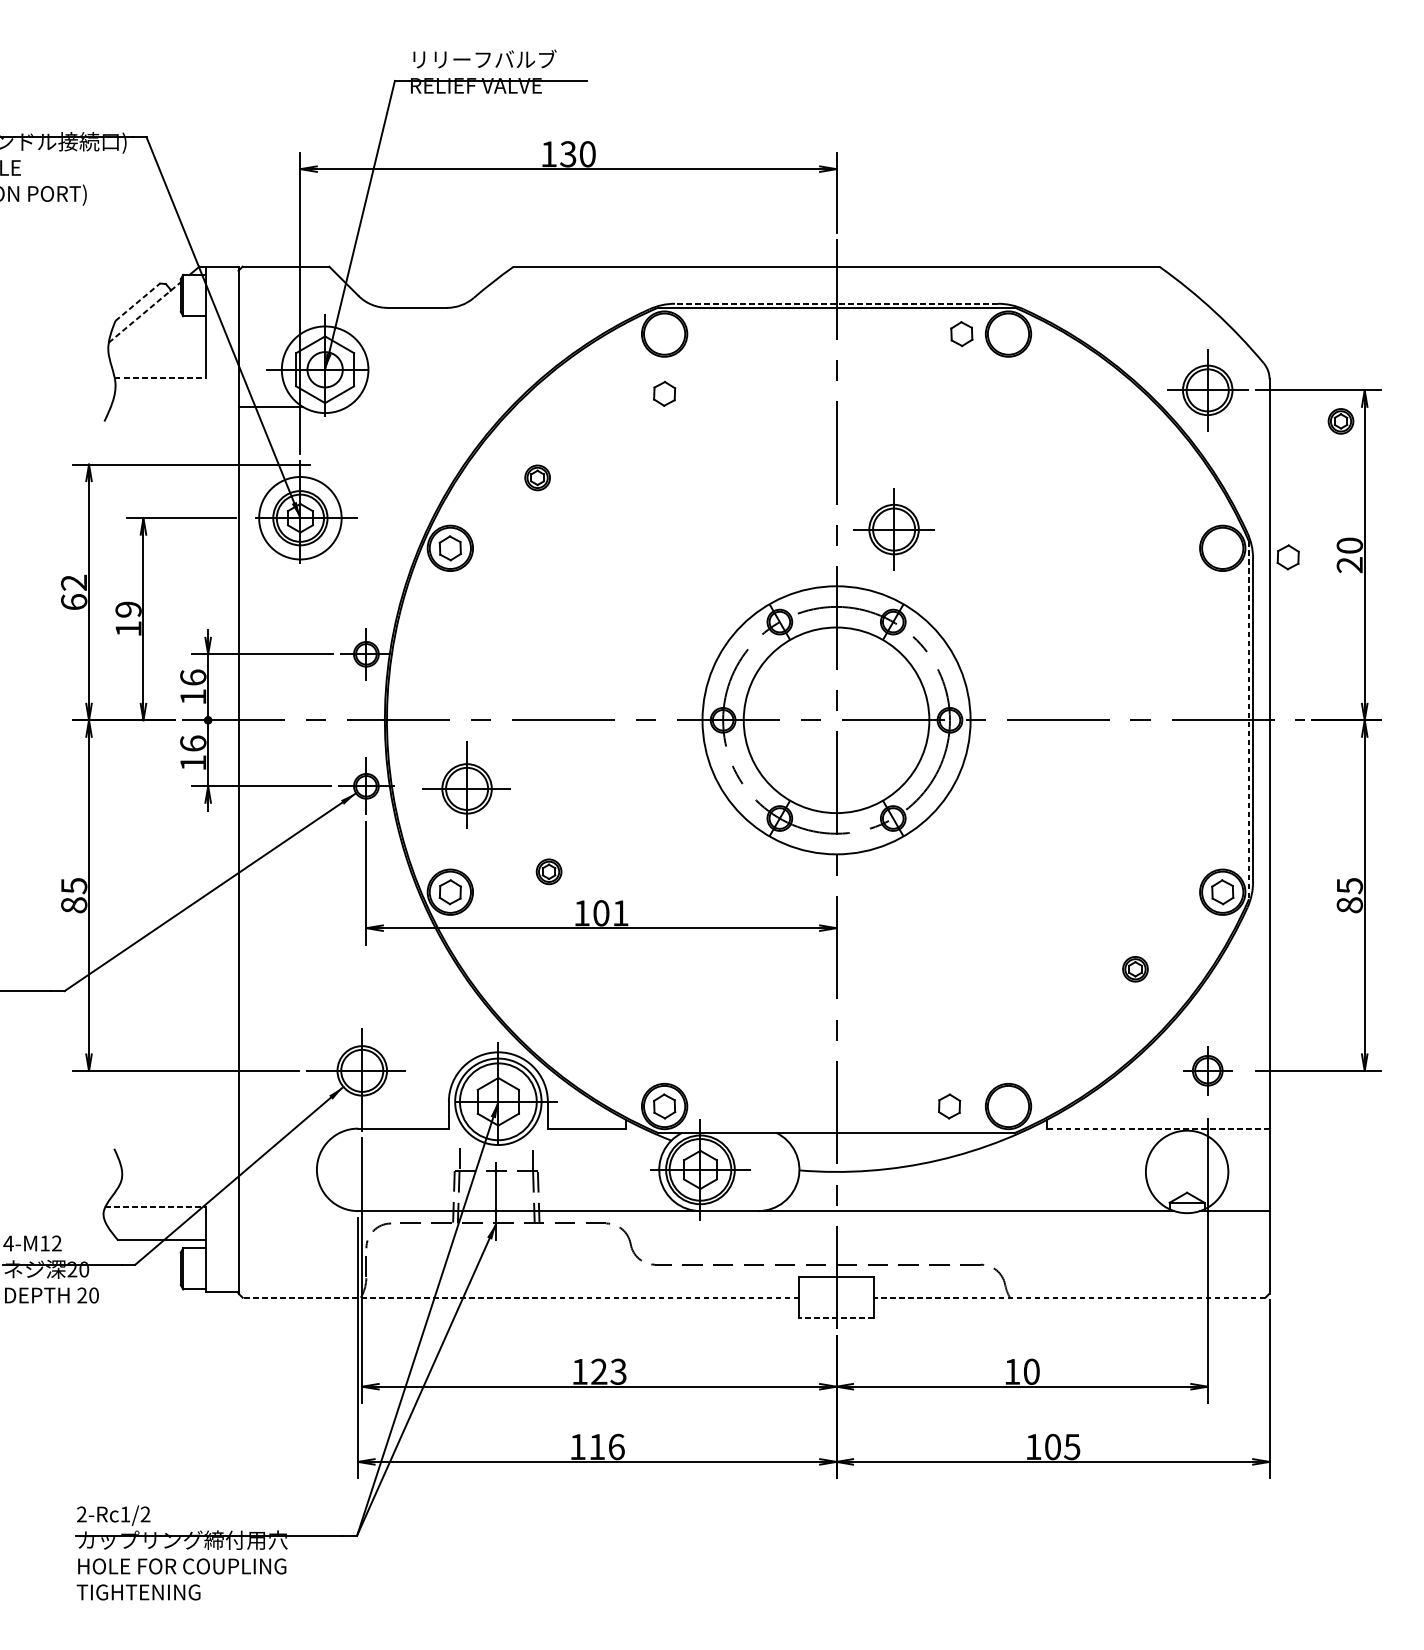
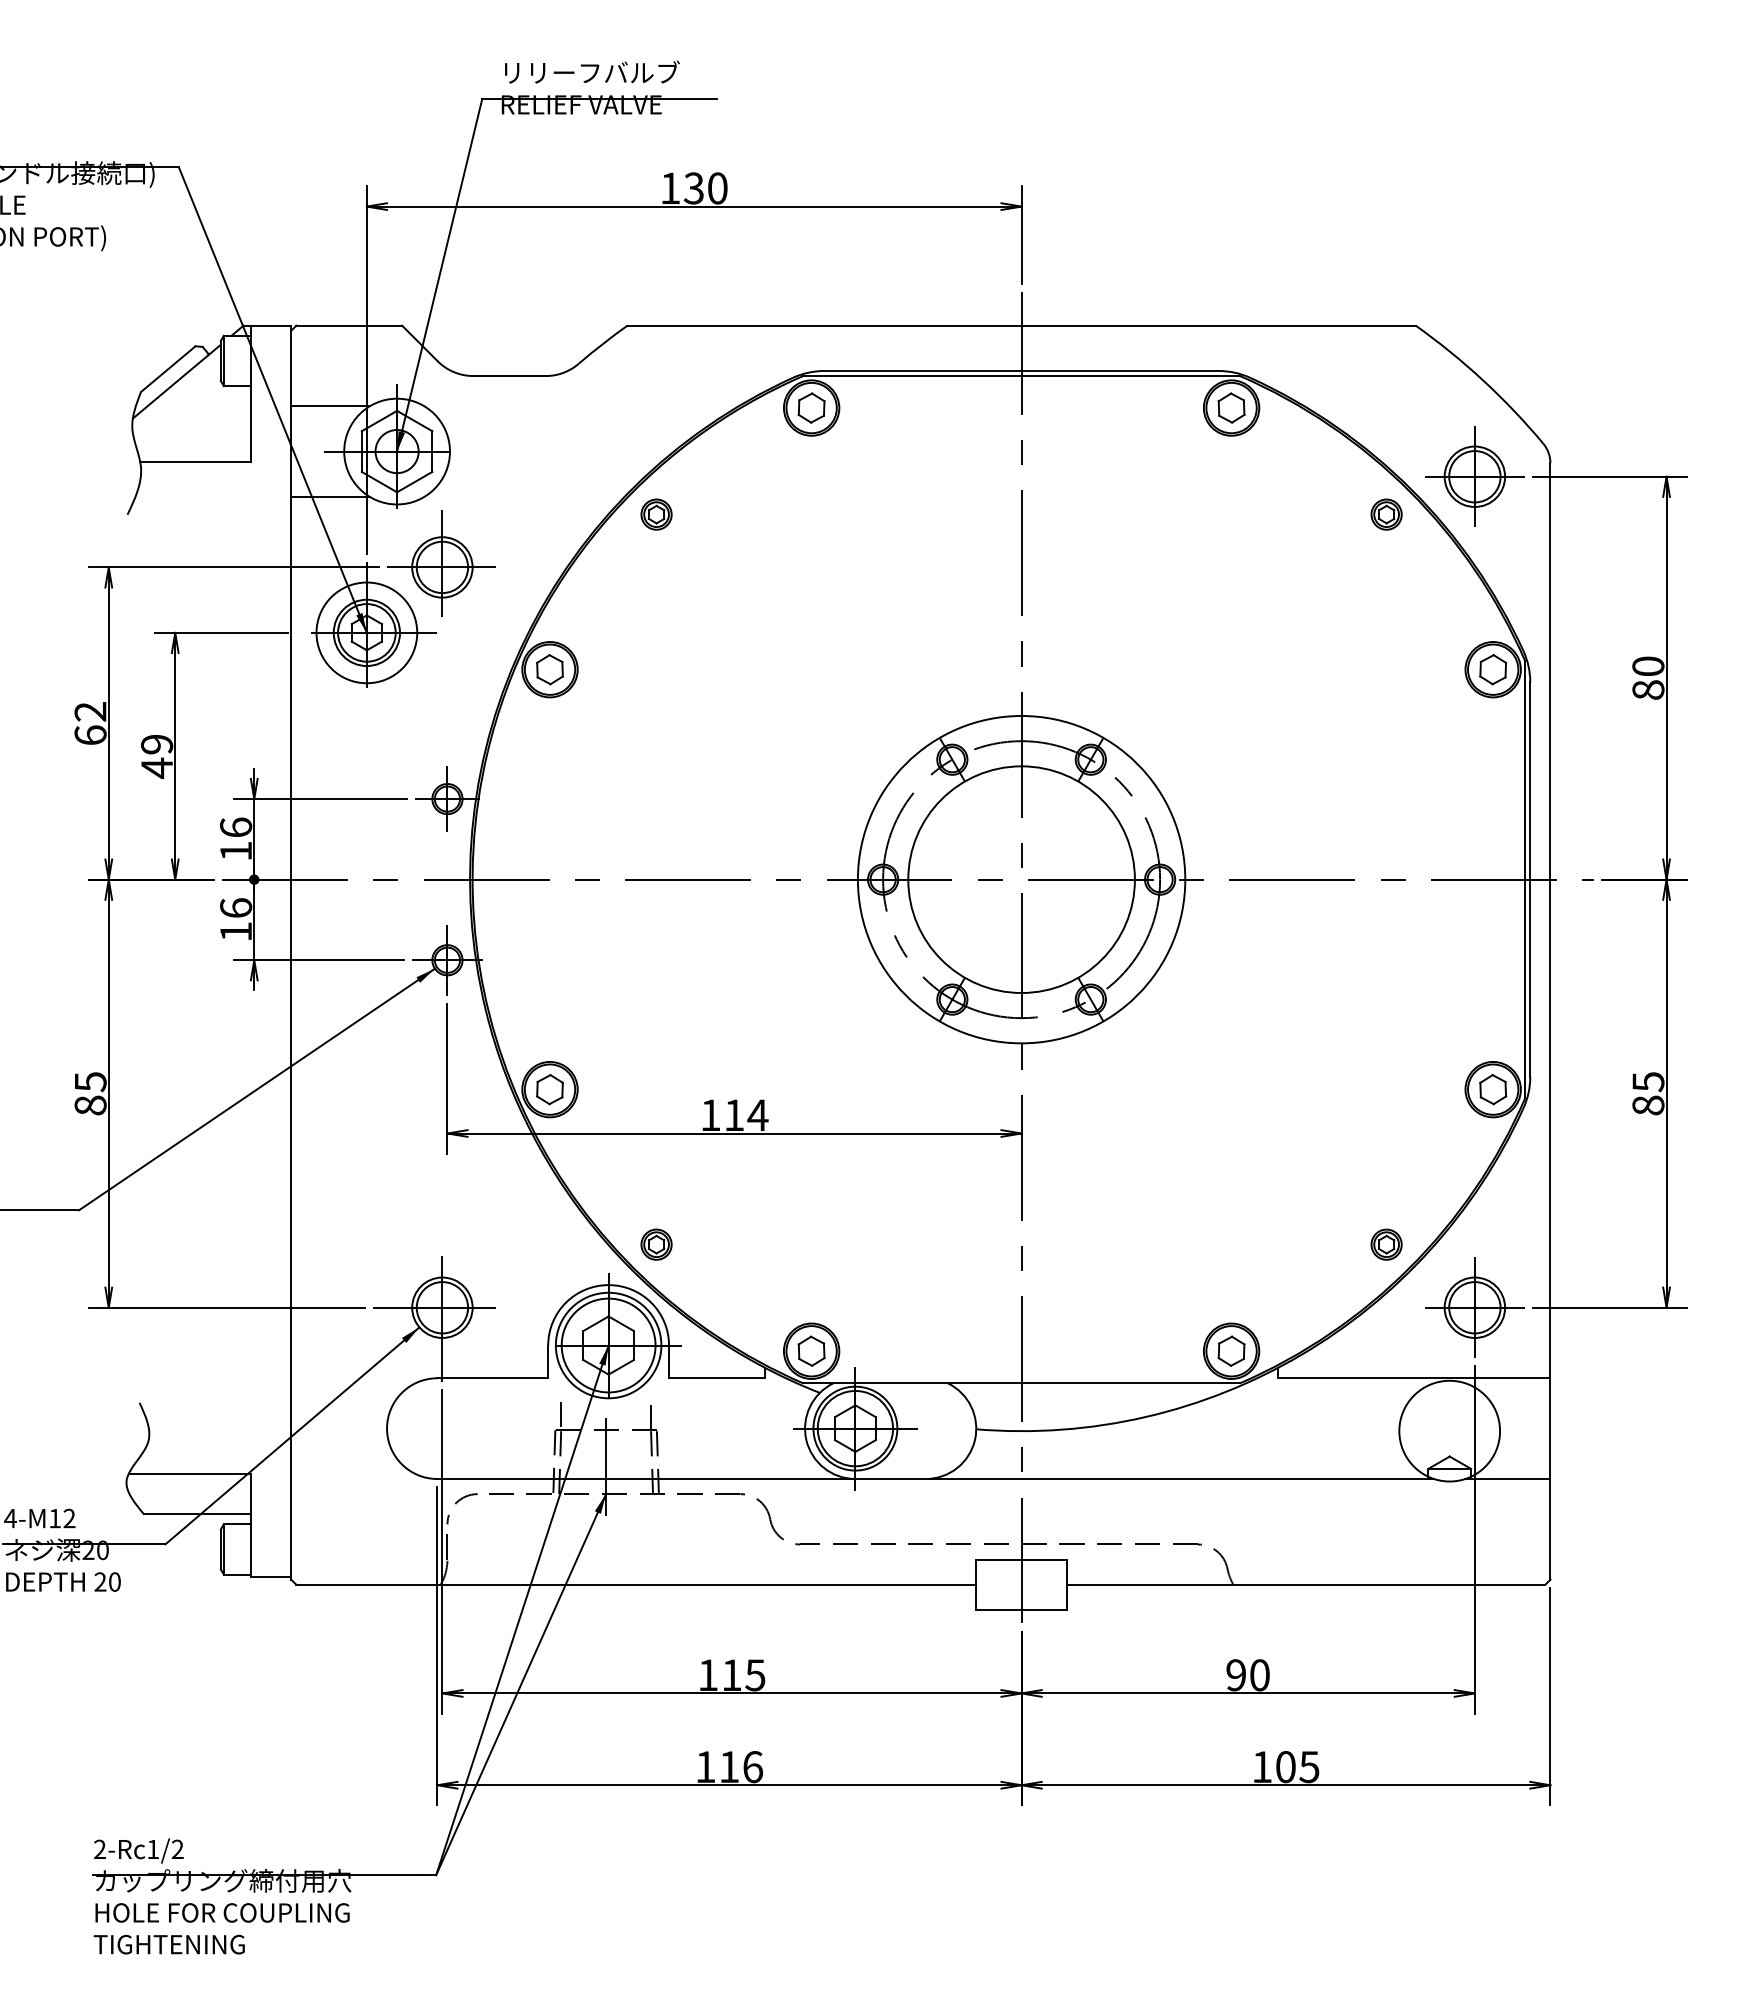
line: (137, 302) -> (168, 369), dashed -> solid
line: (836, 304) -> (1021, 371), dashed -> solid
line: (145, 312) -> (177, 381), dashed -> solid
line: (270, 332) -> (330, 406), added
part: (961, 333) -> (1231, 407), moved
line: (160, 377) -> (196, 461), dashed -> solid
part: (664, 393) -> (811, 407), moved
part: (1340, 421) -> (1386, 514), moved
part: (537, 477) -> (656, 514), moved
part: (893, 529) -> (1091, 646), removed
part: (1288, 557) -> (1493, 669), moved
text: (1349, 564) -> (1648, 689), 20 -> 80
text: (128, 628) -> (156, 767), 19 -> 49
line: (1249, 720) -> (1525, 880), dashed -> solid
part: (466, 785) -> (441, 563), moved
part: (549, 871) -> (656, 1244), moved
text: (611, 913) -> (746, 1115), 101 -> 114
part: (1135, 969) -> (1386, 1244), moved
part: (1207, 1070) -> (1474, 1307), size x1.67
part: (949, 1105) -> (1231, 1350), moved
line: (1158, 1128) -> (1414, 1378), dashed -> solid
line: (155, 1206) -> (190, 1473), dashed -> solid
line: (521, 1297) -> (636, 1584), dashed -> solid
line: (1070, 1297) -> (1307, 1584), dashed -> solid
line: (836, 1317) -> (1021, 1609), dashed -> solid
text: (608, 1371) -> (743, 1674), 123 -> 115
text: (1011, 1372) -> (1235, 1675), 10 -> 90

